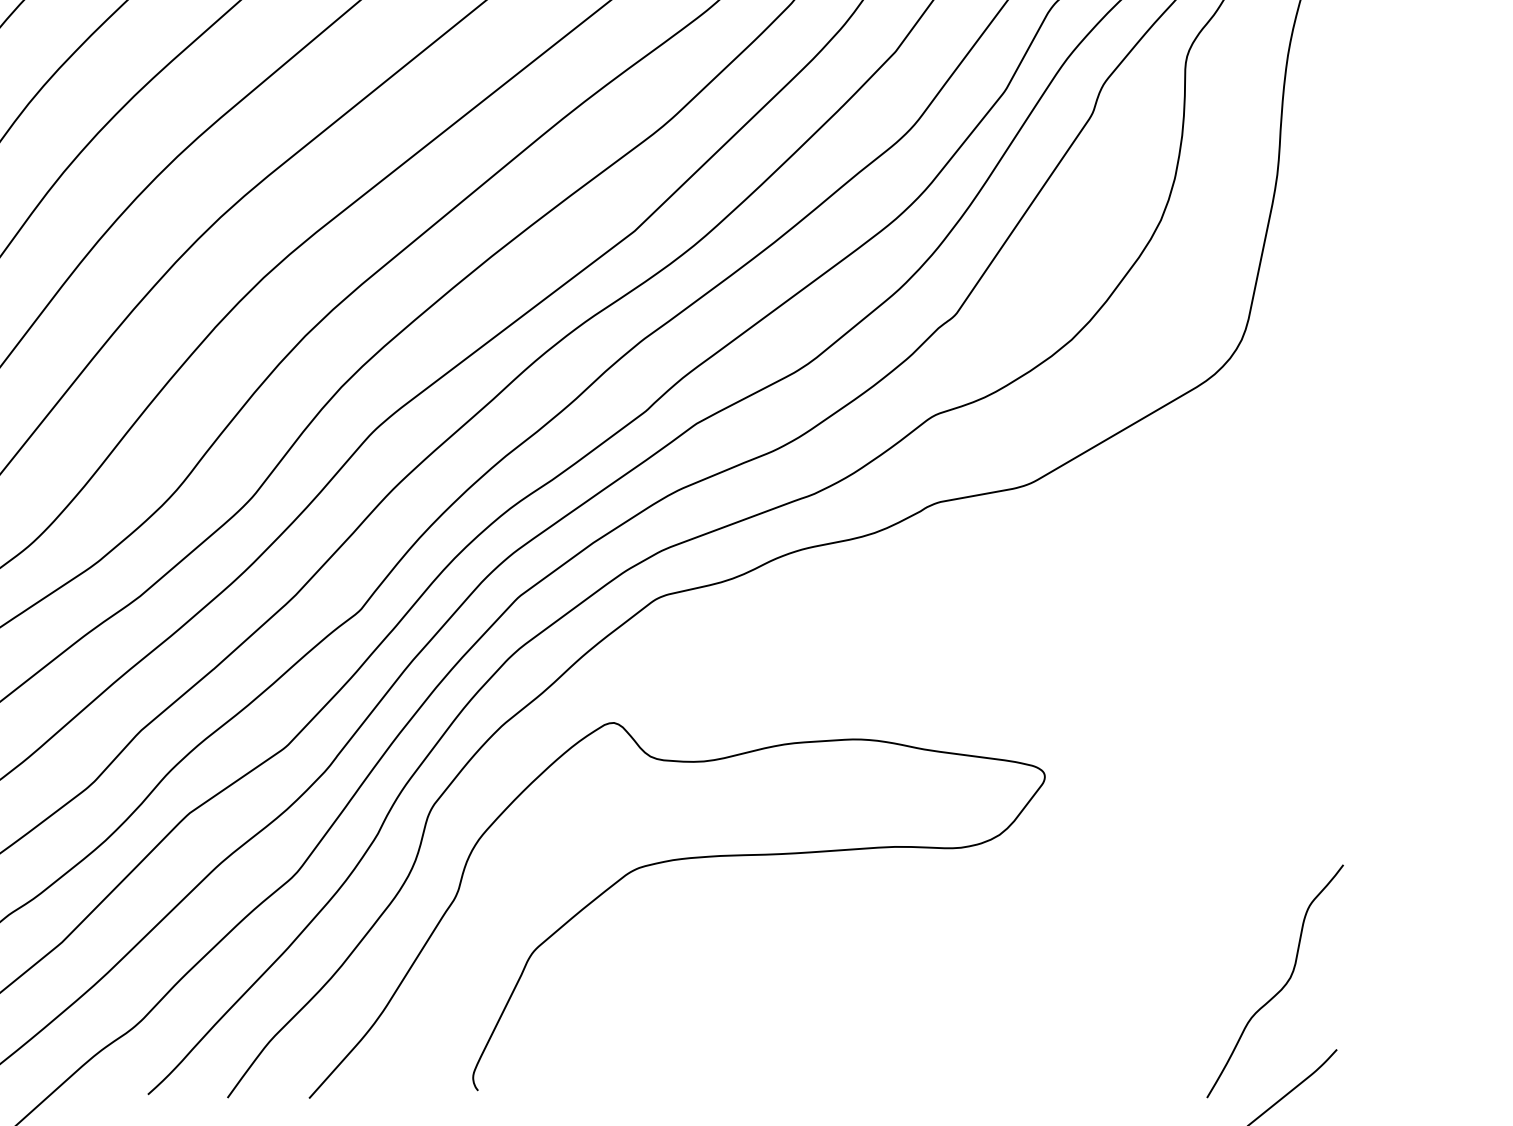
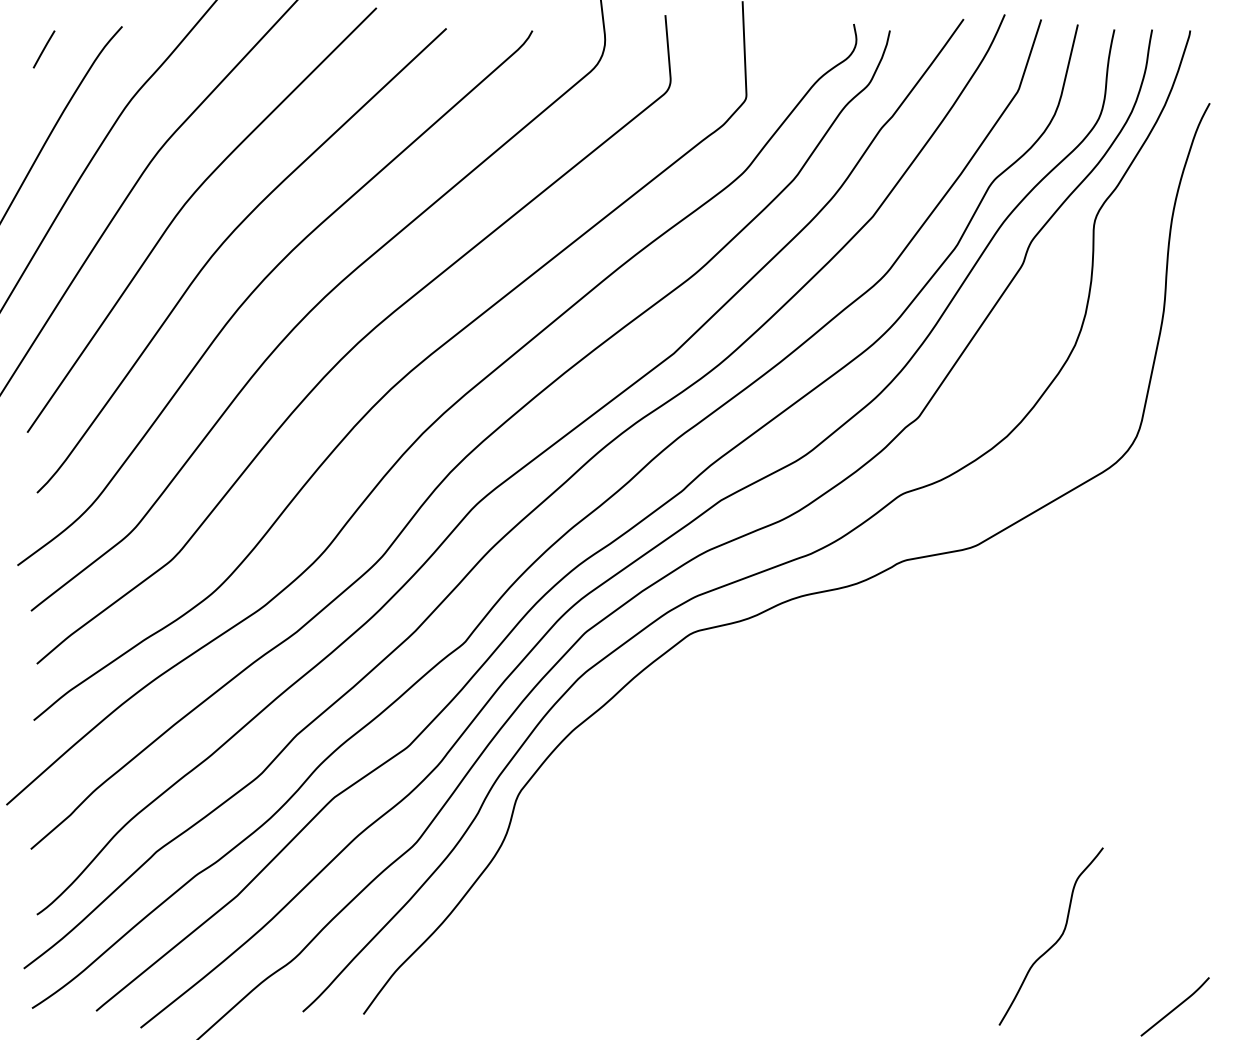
curve: (665, 863) -> (697, 835), removed
curve: (1280, 987) -> (1055, 941), moved

